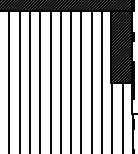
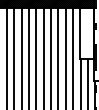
hatch: (121, 46) -> (87, 33), removed

